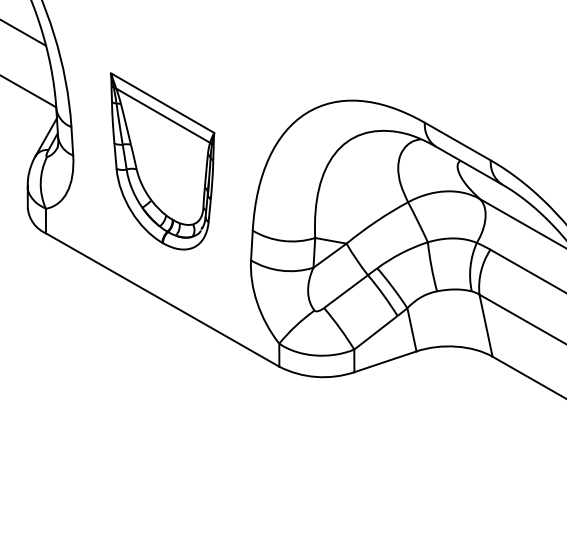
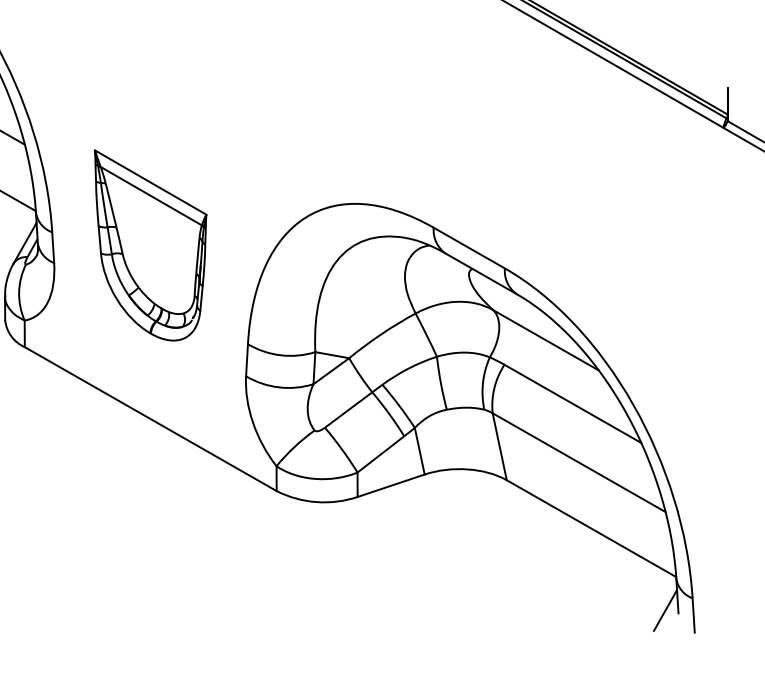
part: (162, 161) -> (150, 245), moved

